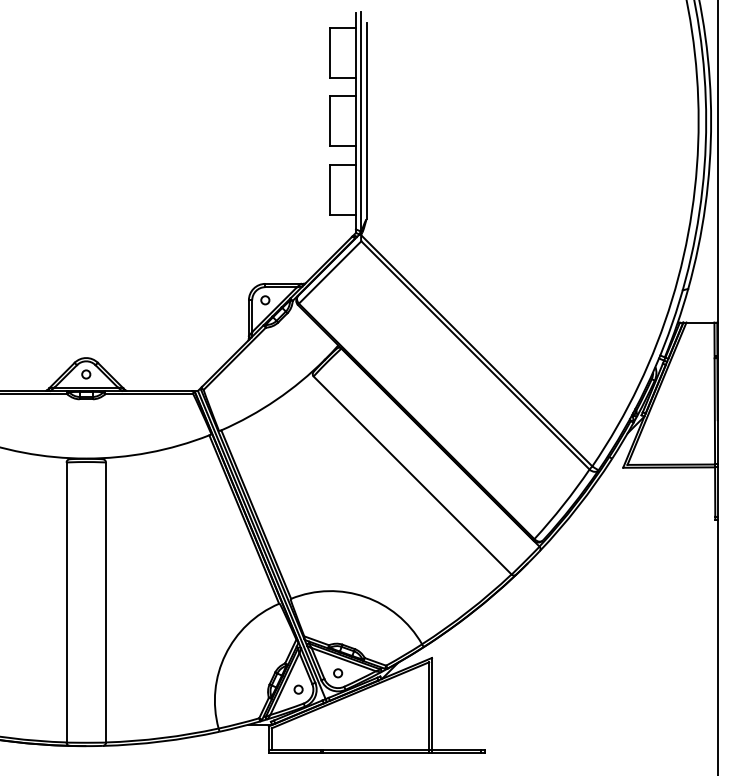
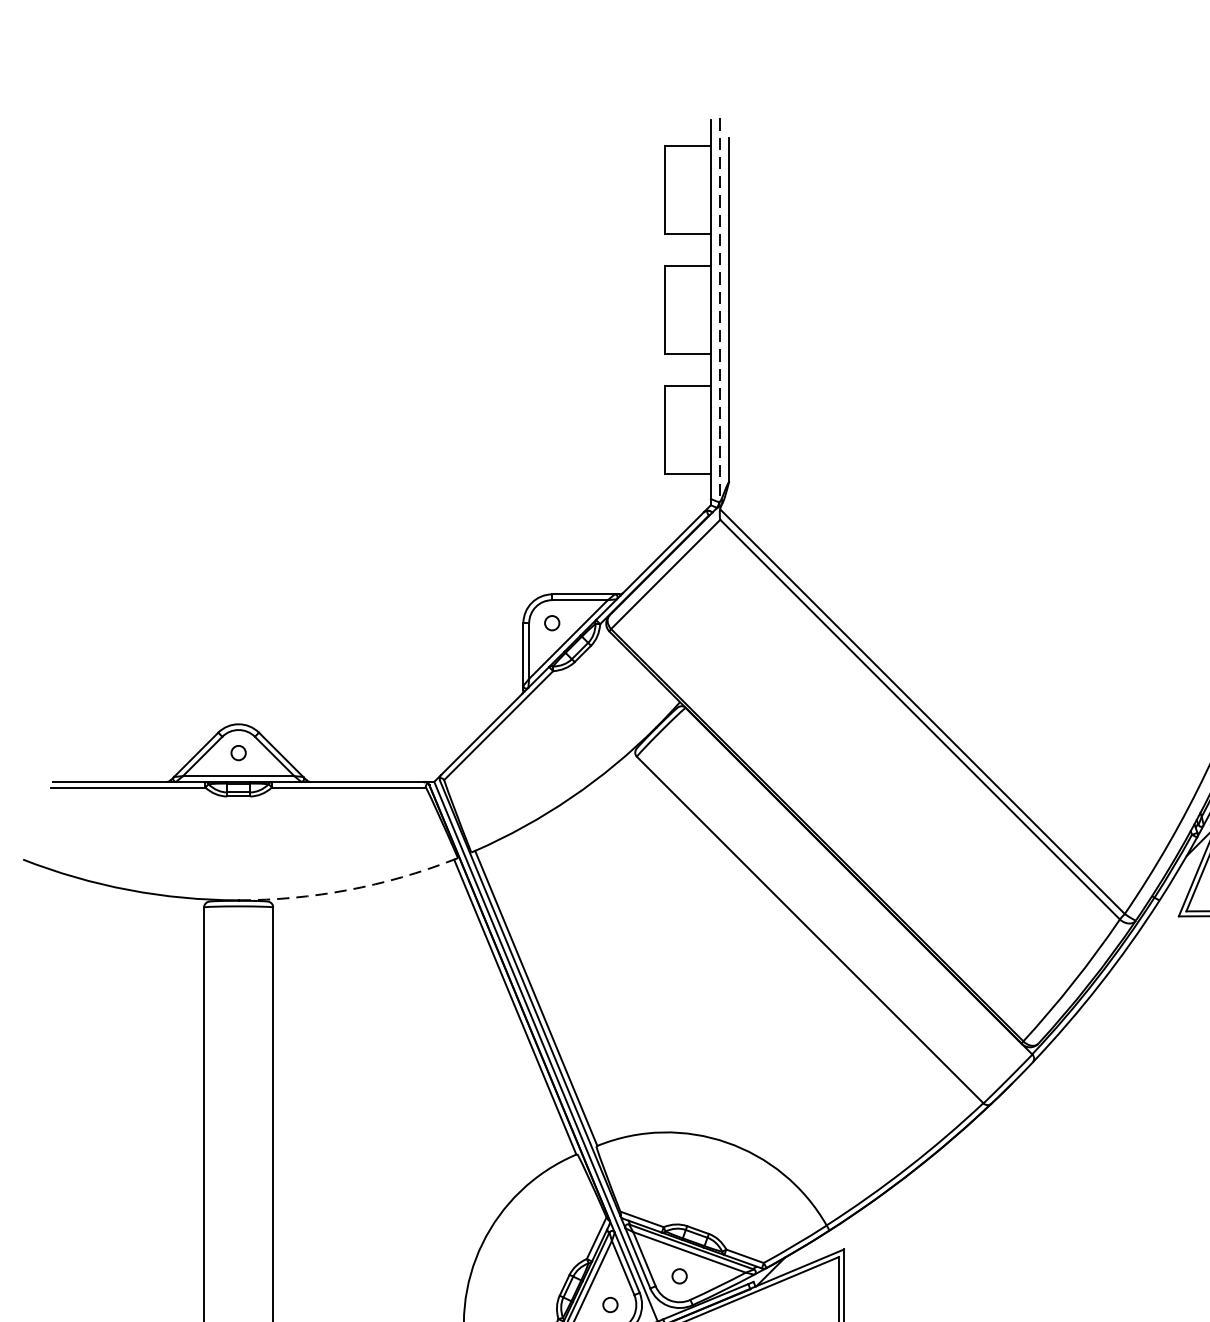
line: (360, 121) -> (718, 310), solid -> dashed
arc: (148, 452) -> (347, 889), solid -> dashed

